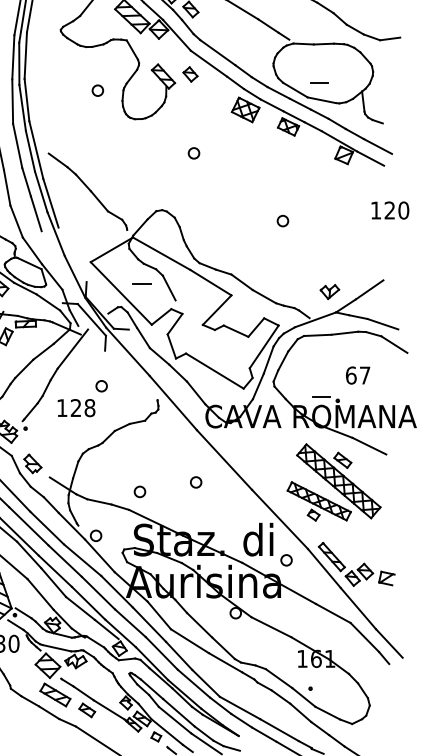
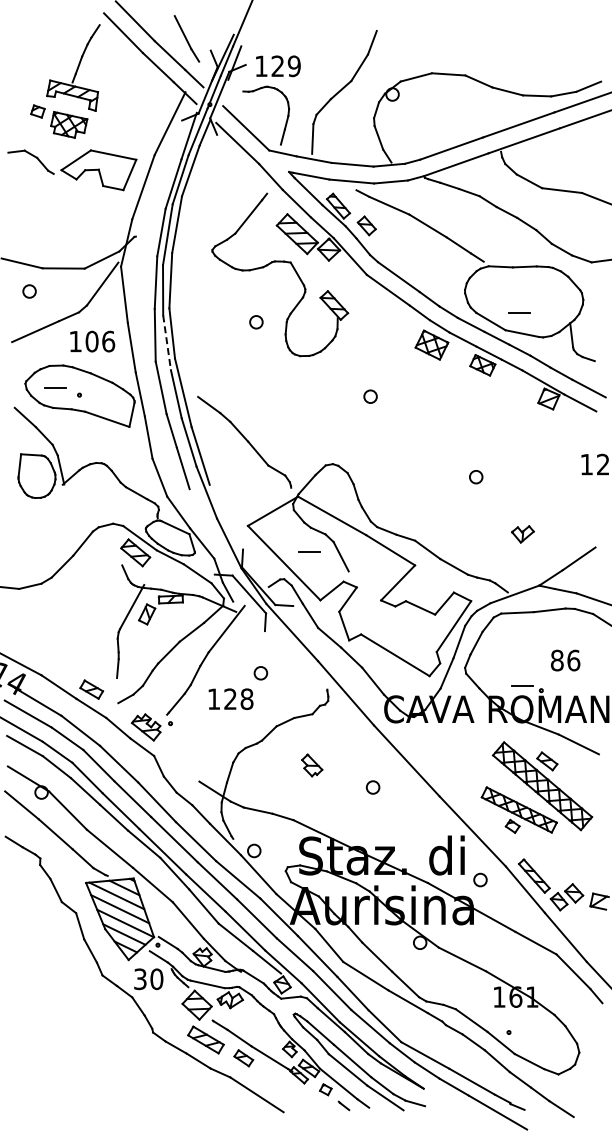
part: (190, 74) -> (366, 302), removed
line: (23, 107) -> (167, 342), solid -> dashed
part: (329, 292) -> (522, 534), moved
text: (358, 375) -> (565, 660), 67 -> 86
part: (33, 463) -> (312, 765), moved
circle: (140, 491) -> (306, 798), removed

